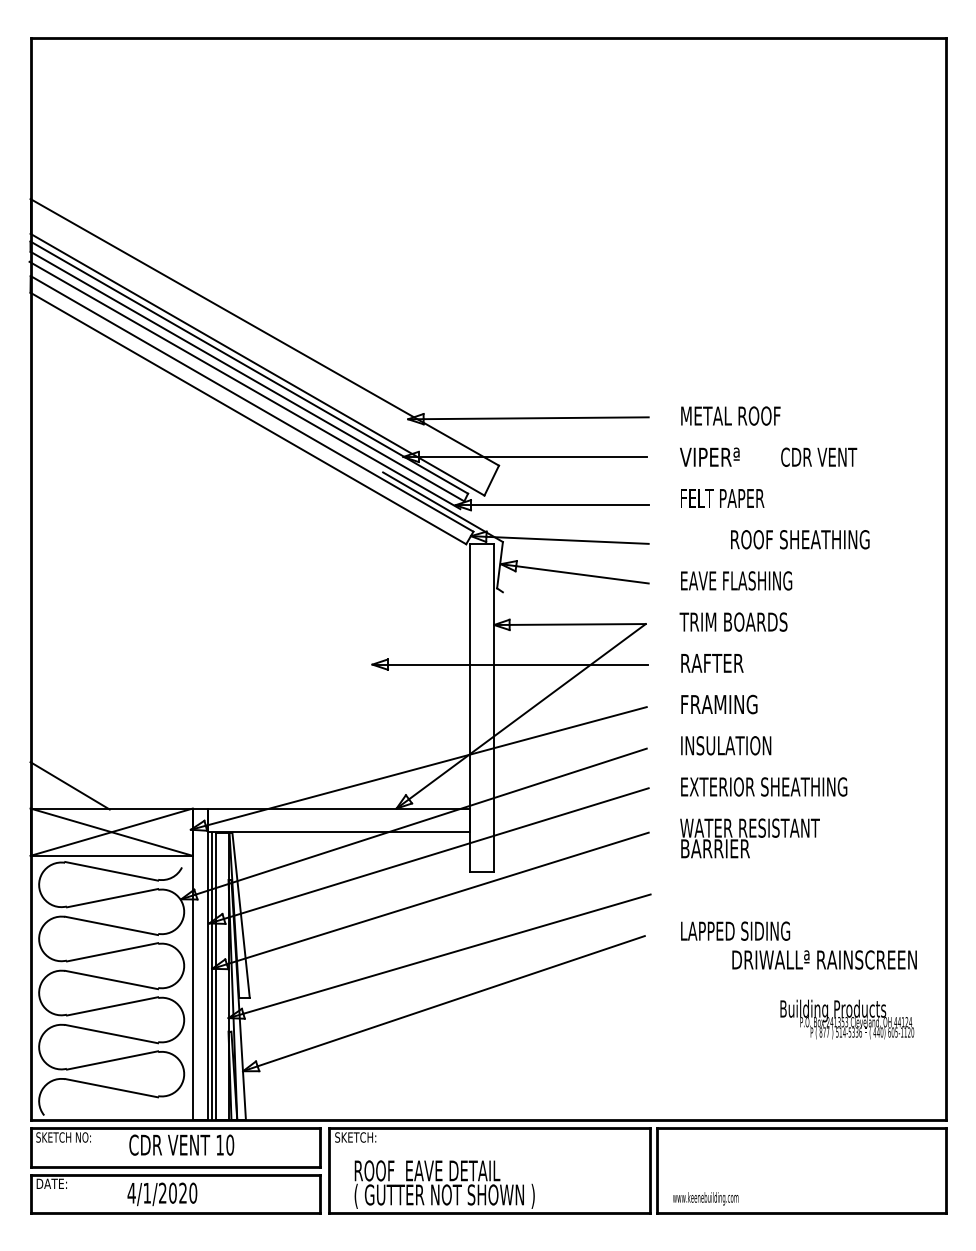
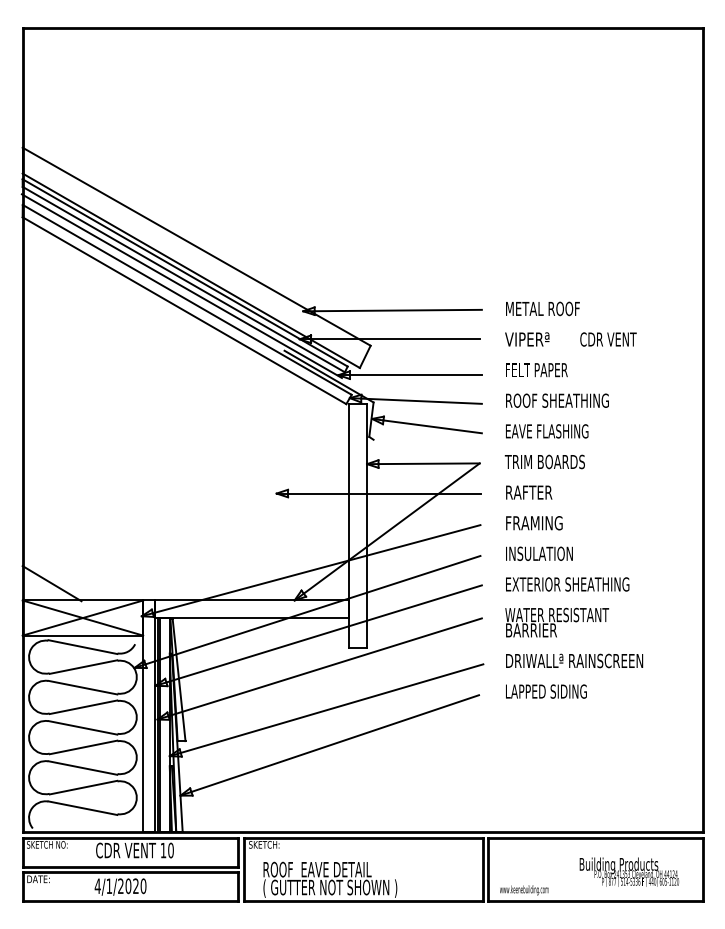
text: (800, 539) -> (557, 400), moved
text: (824, 959) -> (574, 660), moved
text: (847, 1018) -> (629, 871), moved

